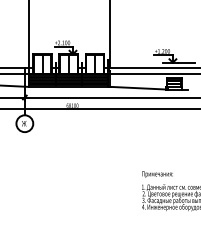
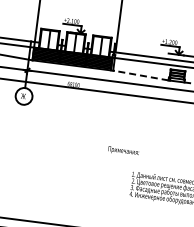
line: (138, 88) -> (141, 75), solid -> dashed
text: (157, 174) -> (123, 151), moved

